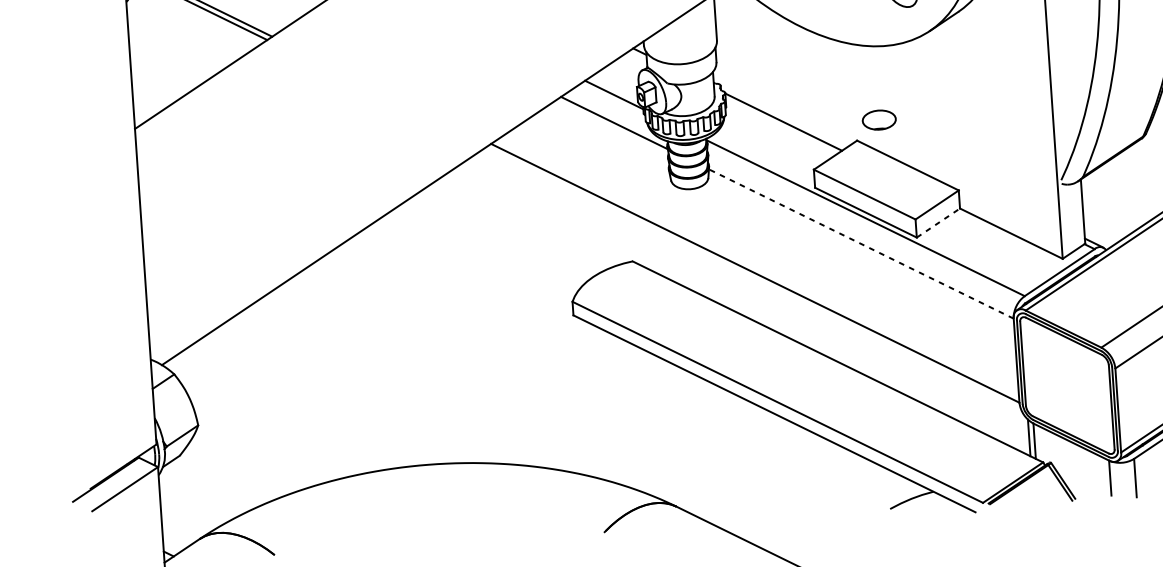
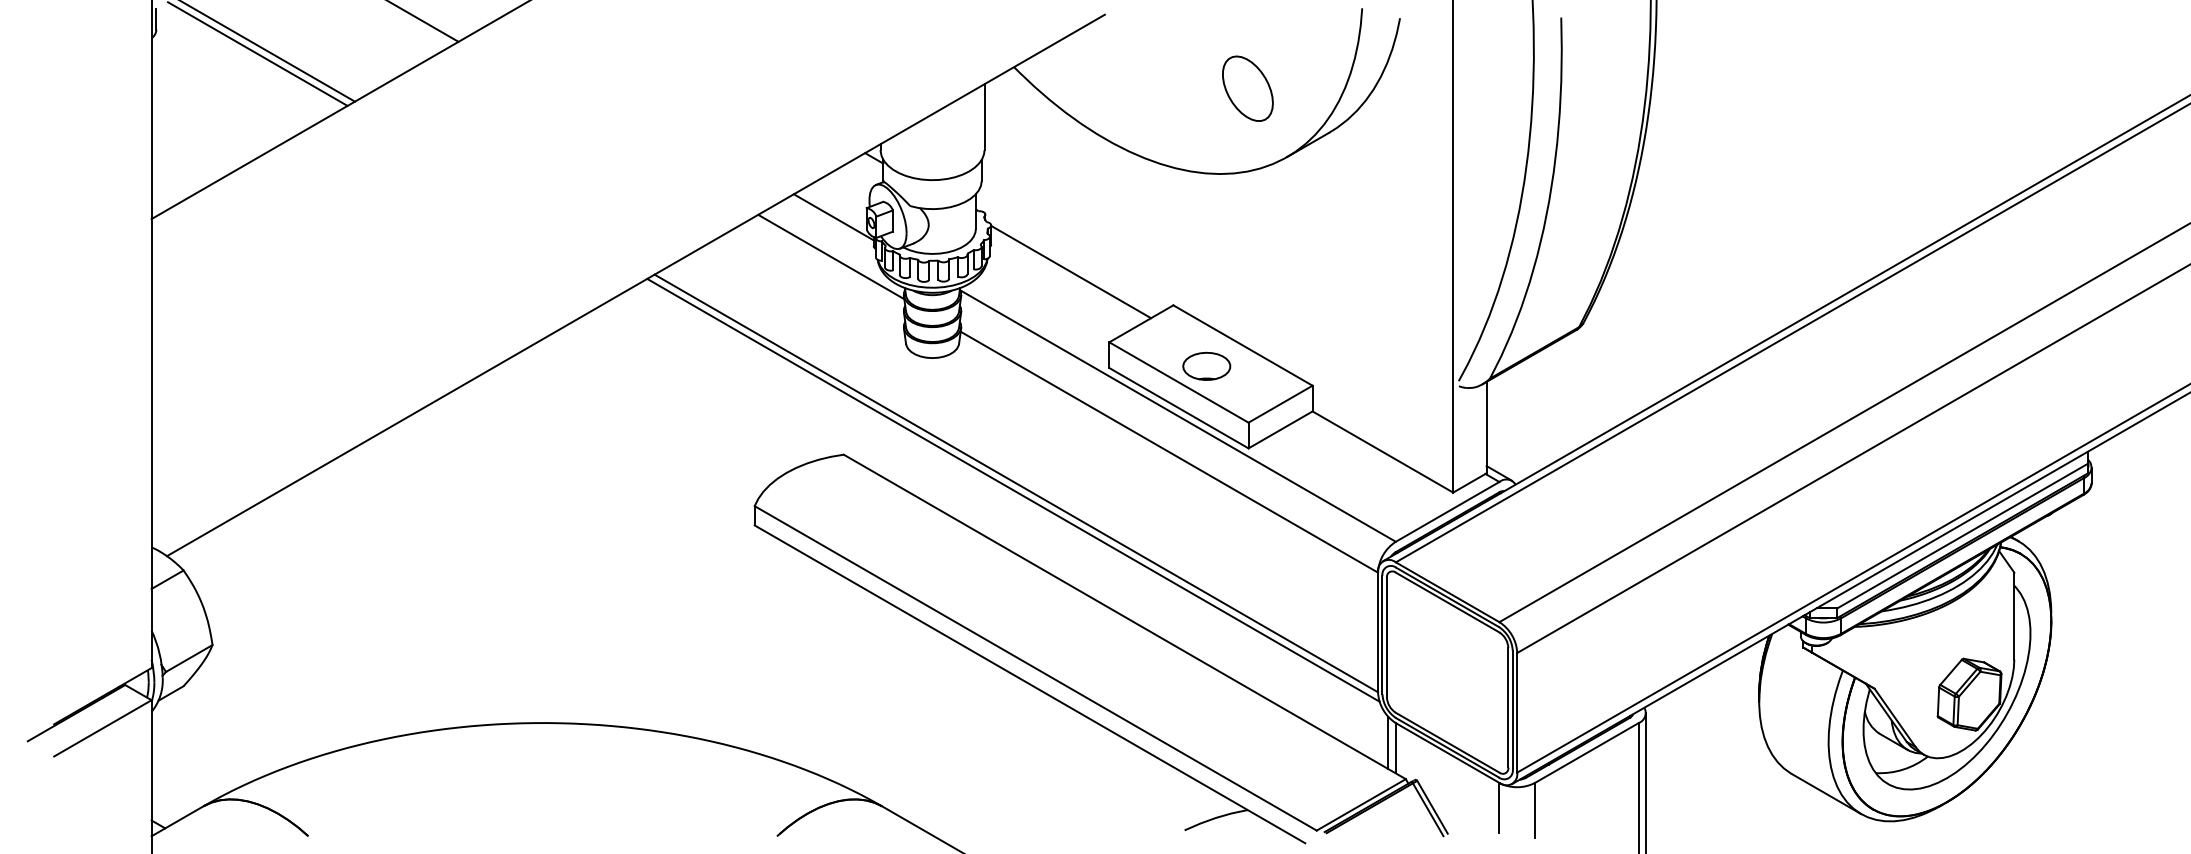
part: (879, 119) -> (1206, 365), moved
line: (938, 222) -> (1280, 429), dashed -> solid
line: (861, 244) -> (1169, 452), dashed -> solid
line: (753, 277) -> (1013, 489), added

